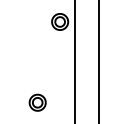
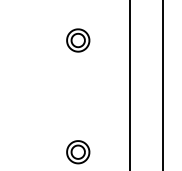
part: (60, 21) -> (78, 40), moved

